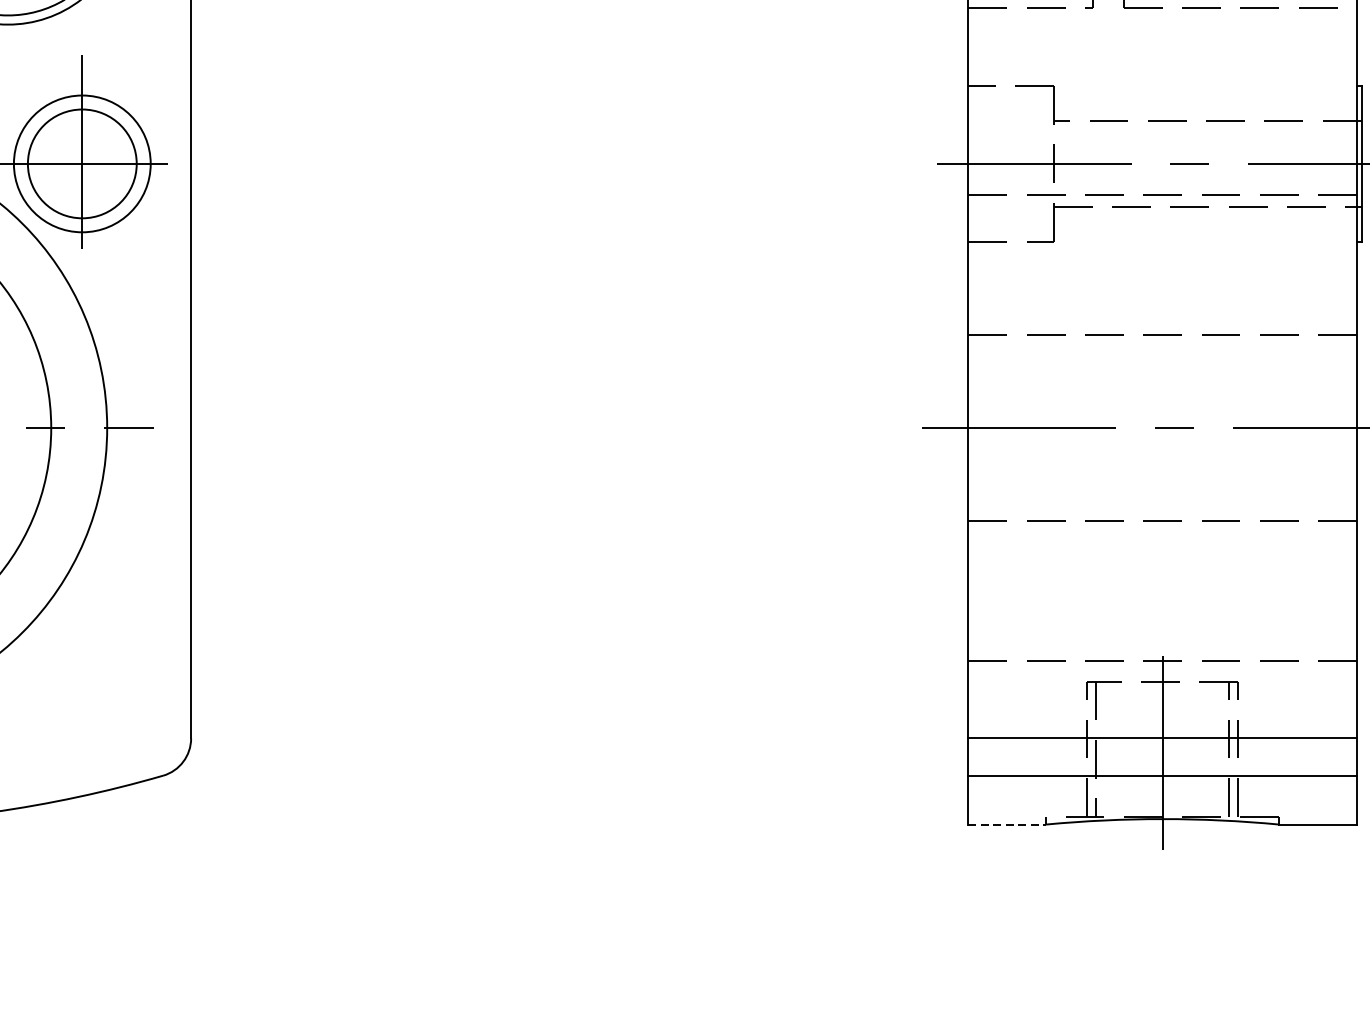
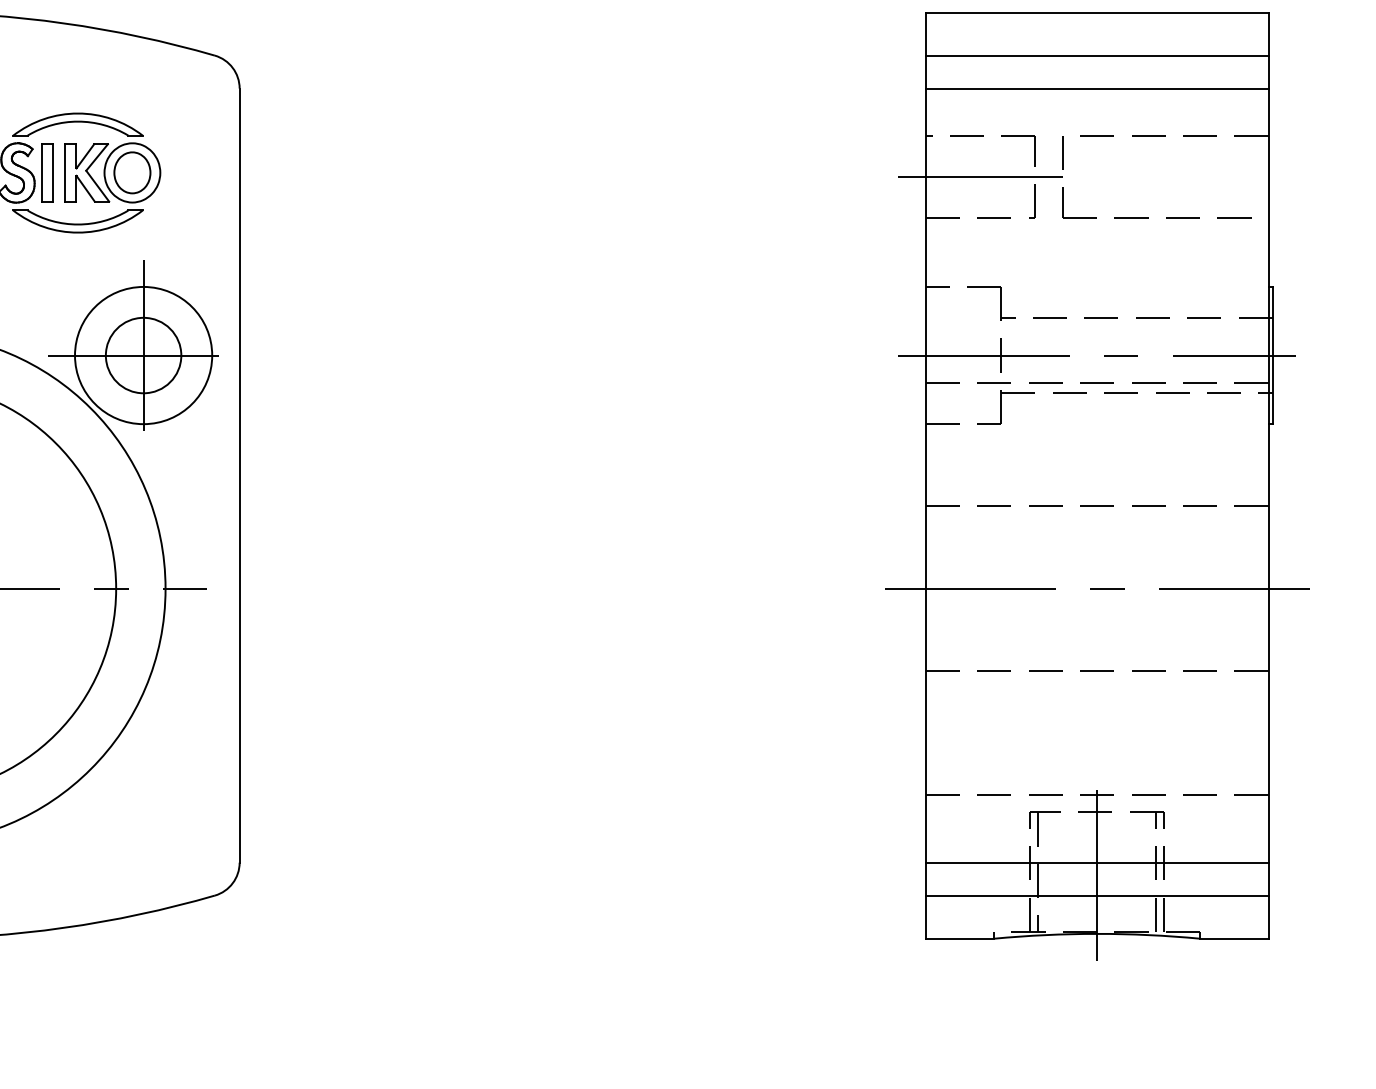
circle: (82, 163) -> (143, 355), size x0.62
circle: (82, 163) -> (143, 355), size x1.43
line: (1007, 824) -> (960, 938), dashed -> solid

